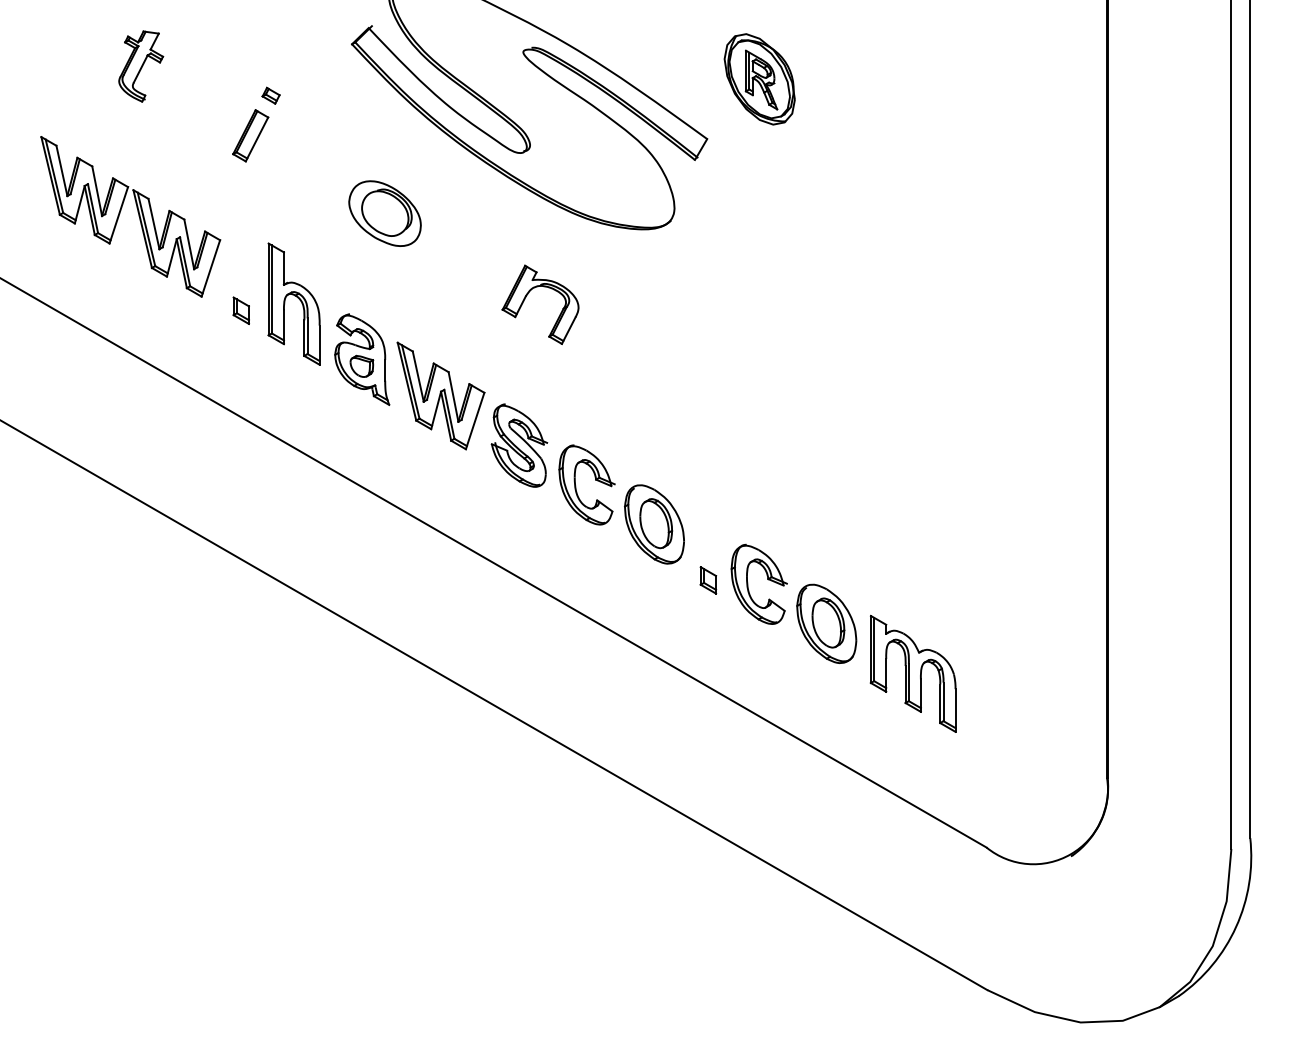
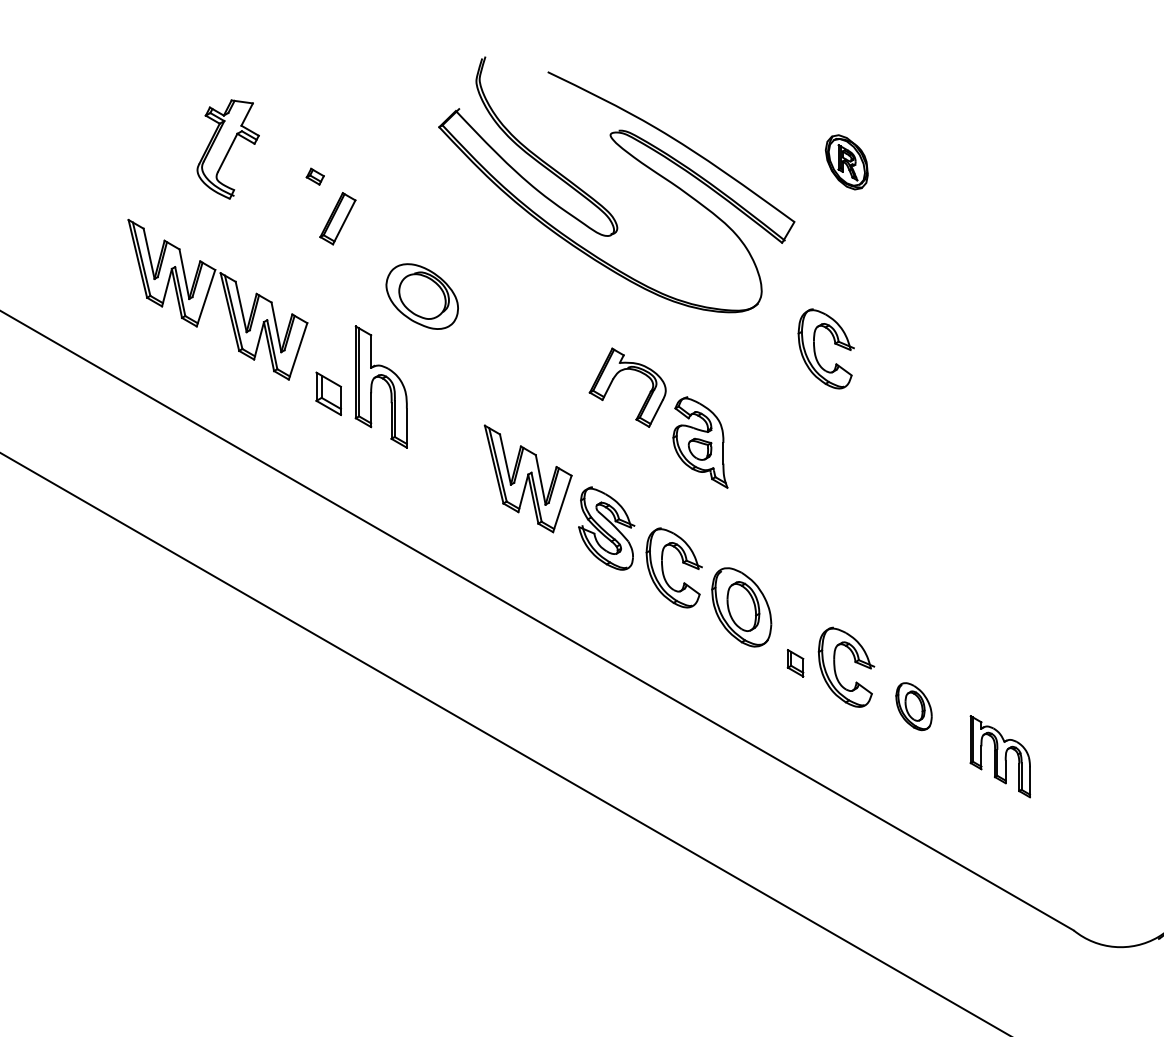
part: (141, 66) -> (228, 149), size x1.4
part: (759, 79) -> (846, 162), size x0.6
part: (270, 95) -> (314, 176), moved
part: (384, 213) -> (421, 296), moved
part: (747, 261) -> (834, 344), added
part: (240, 310) -> (327, 393), size x1.6
part: (362, 359) -> (700, 442), moved
part: (826, 623) -> (913, 706), size x0.6
part: (912, 673) -> (999, 756), size x0.7

